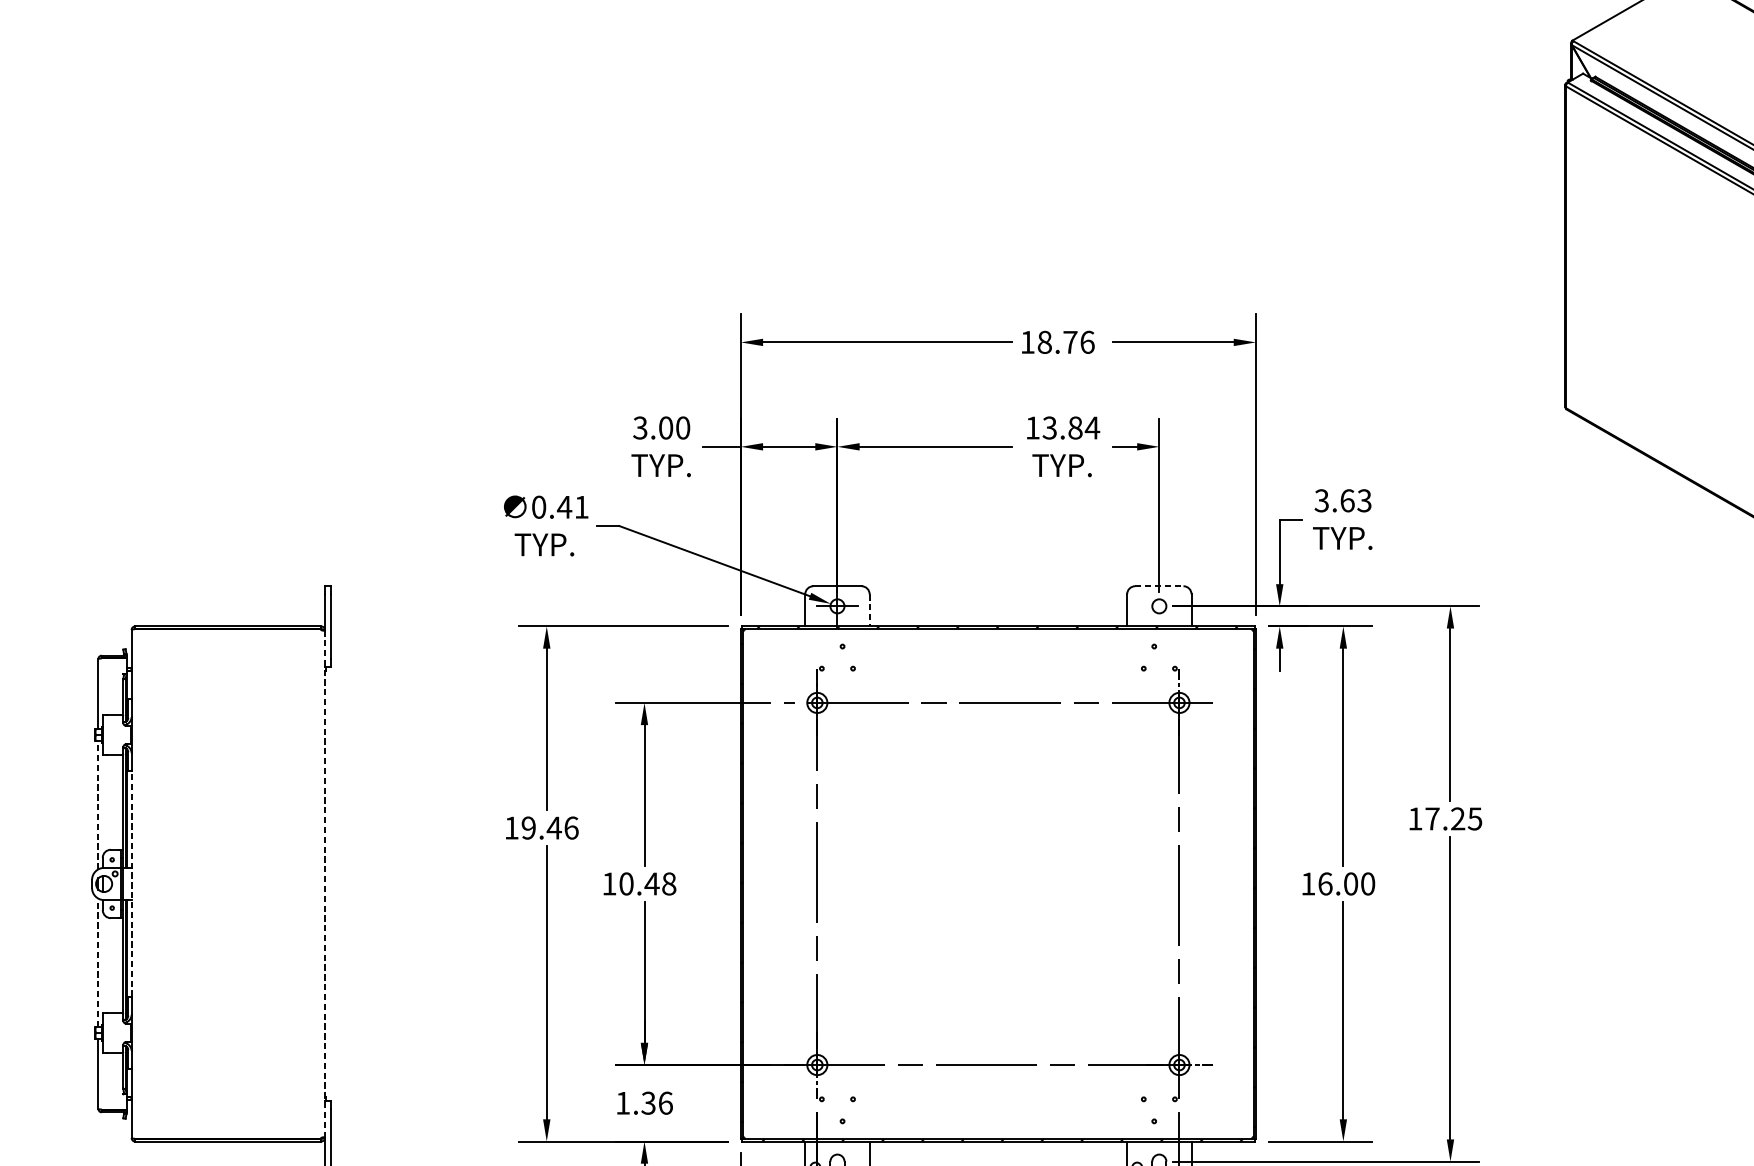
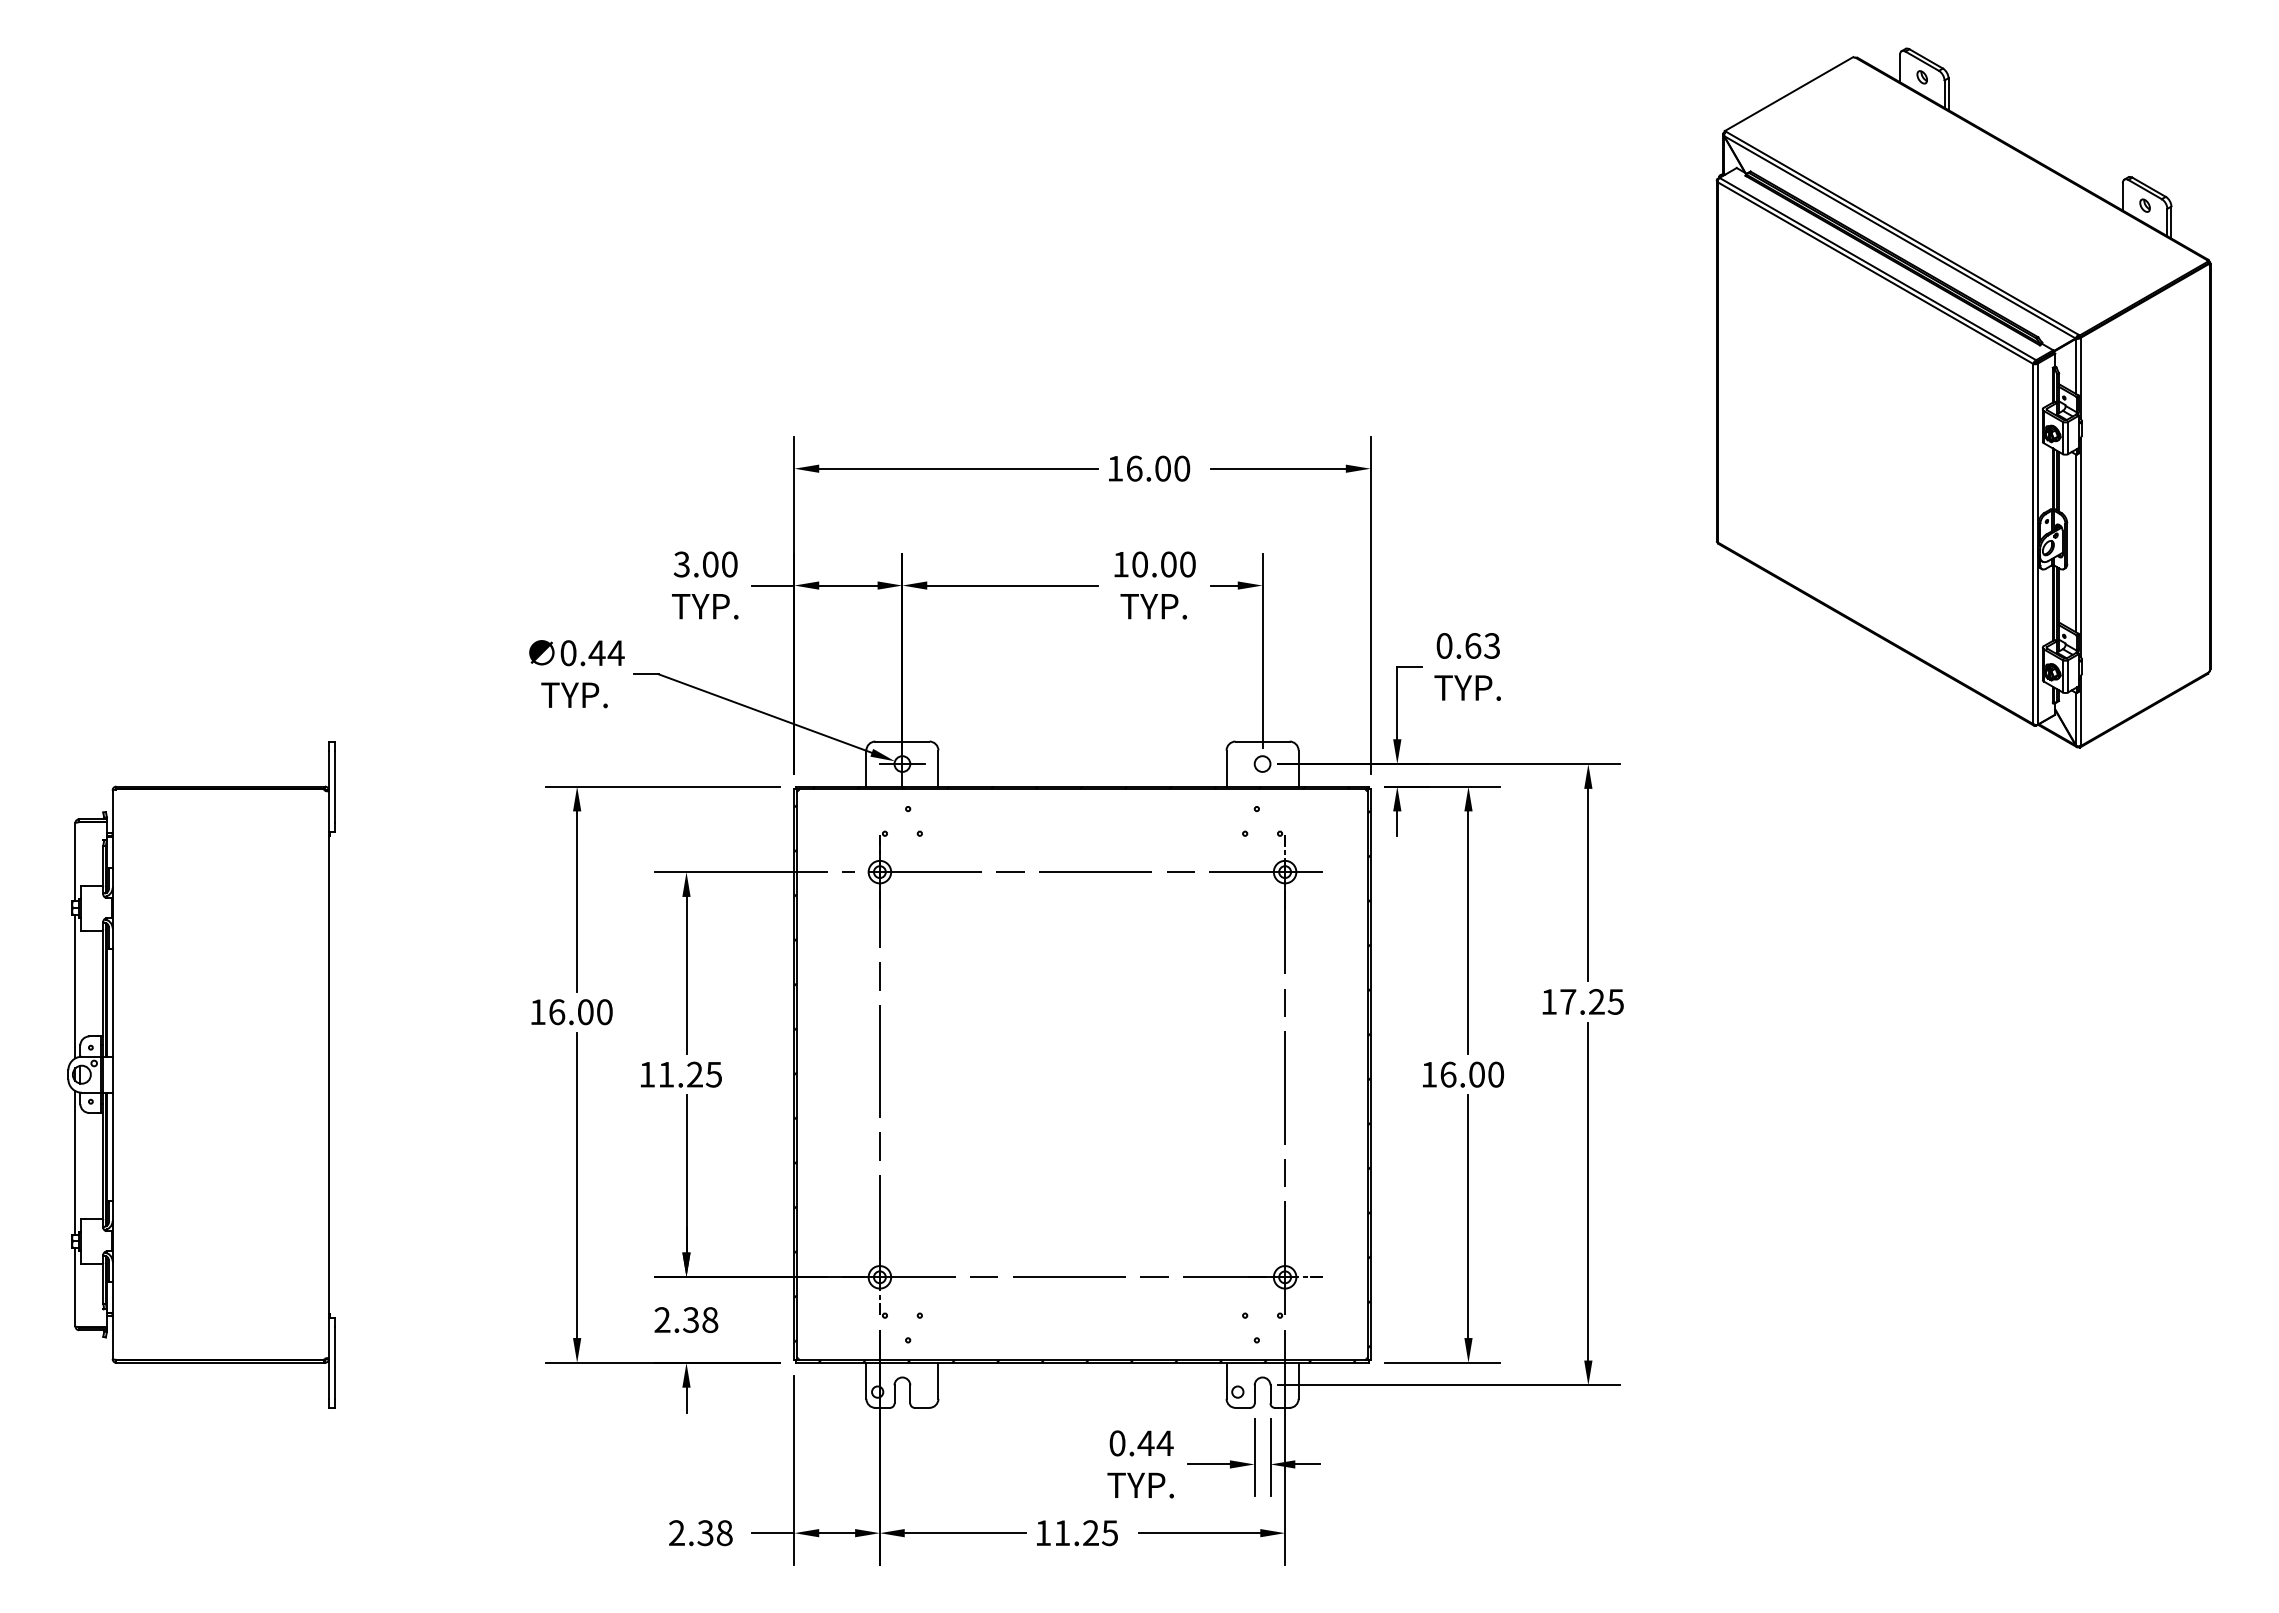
text: (1066, 342) -> (1158, 468), 18.76 -> 16.00
text: (1071, 428) -> (1164, 564), 13.84 -> 10.00
text: (1321, 500) -> (1444, 645), 3.63 -> 0.63
text: (581, 506) -> (615, 652), 0.41 -> 0.44
line: (1160, 586) -> (1263, 741), dashed -> solid
line: (869, 611) -> (938, 769), dashed -> solid
line: (98, 805) -> (75, 986), dashed -> solid
text: (549, 828) -> (580, 1012), 19.46 -> 16.00
line: (131, 883) -> (112, 1074), dashed -> solid
line: (324, 883) -> (328, 1074), dashed -> solid
text: (648, 883) -> (690, 1074), 10.48 -> 11.25
line: (98, 962) -> (75, 1162), dashed -> solid
text: (644, 1102) -> (686, 1319), 1.36 -> 2.38

